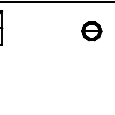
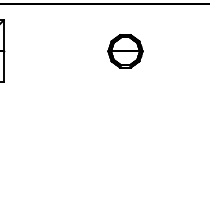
part: (91, 31) -> (125, 52), moved

